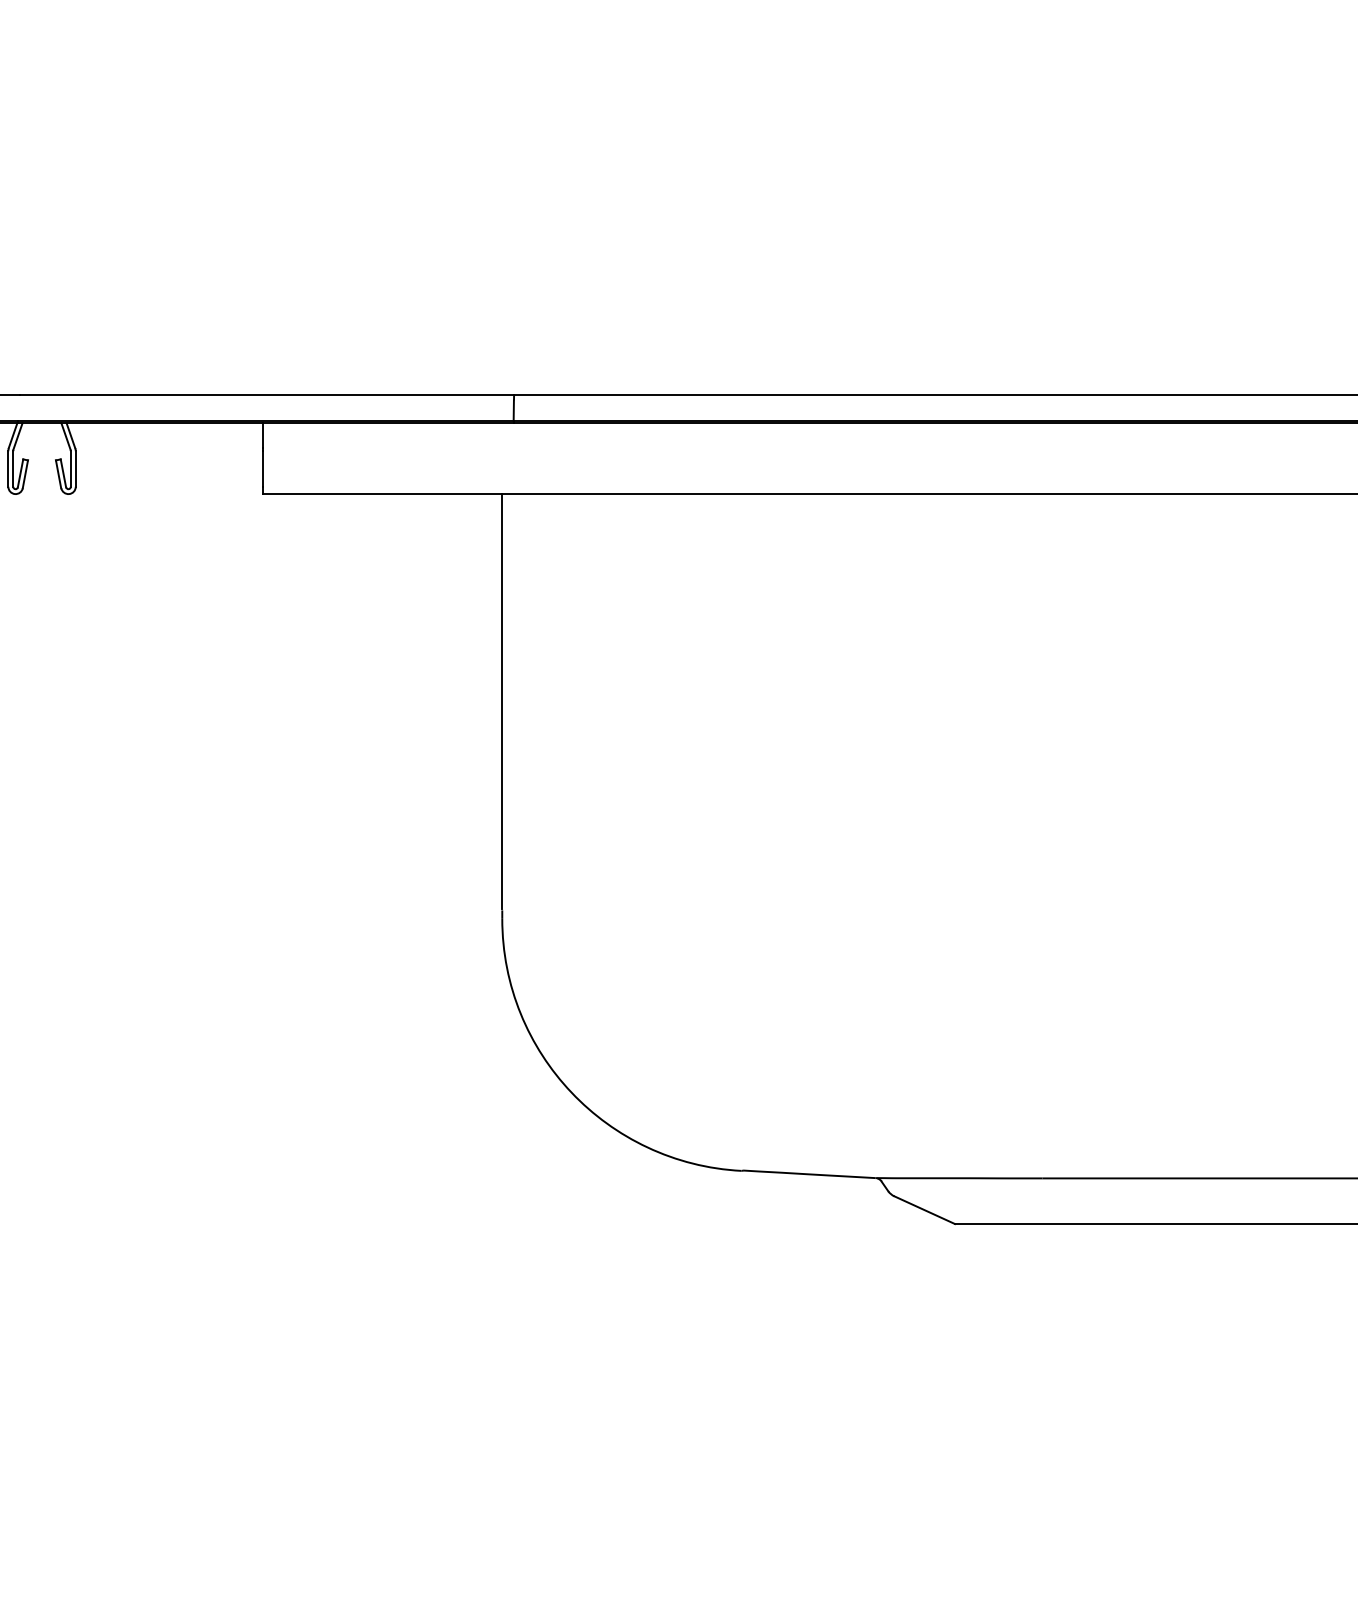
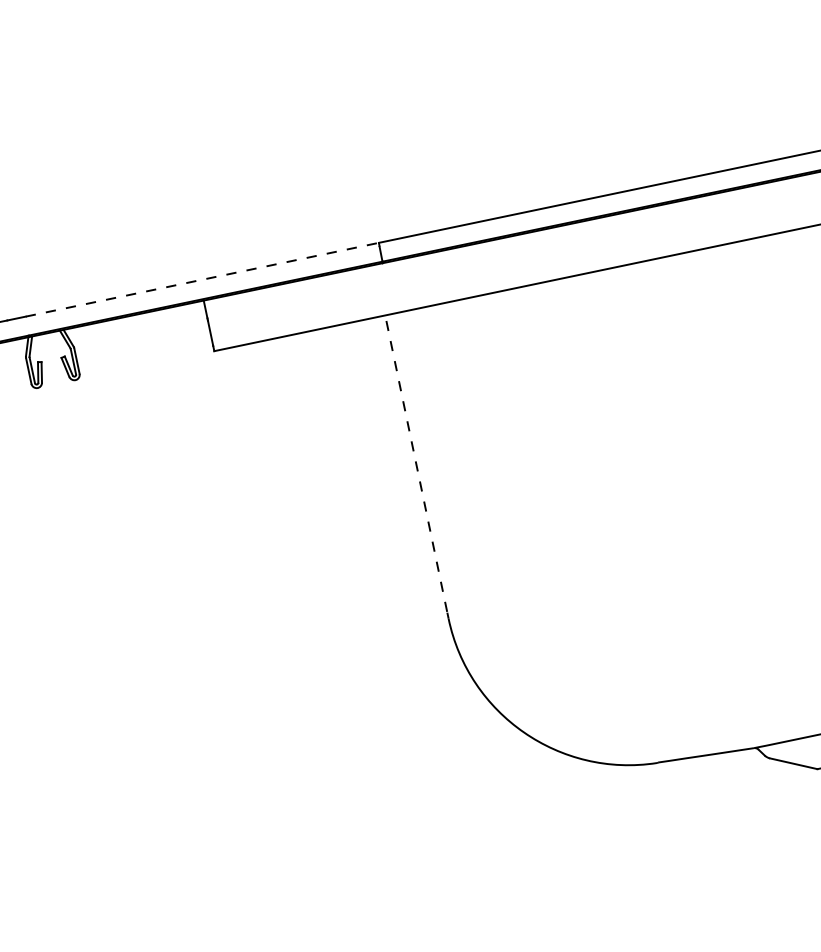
line: (267, 394) -> (202, 279), solid -> dashed
line: (502, 701) -> (416, 463), solid -> dashed

